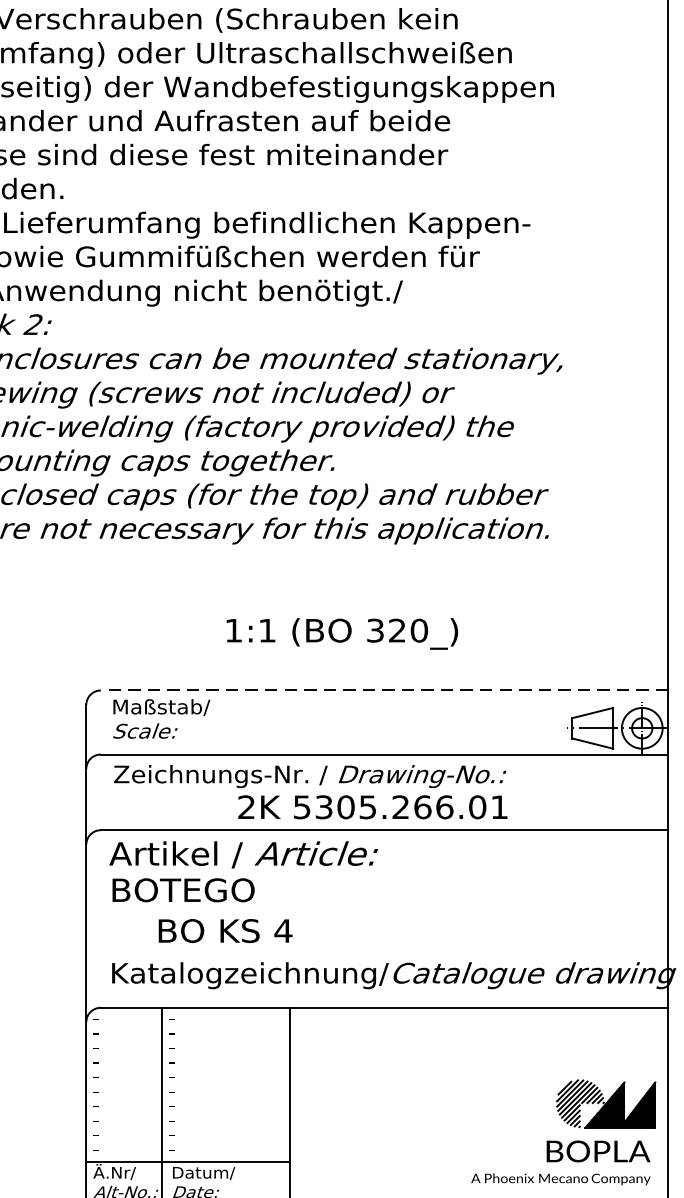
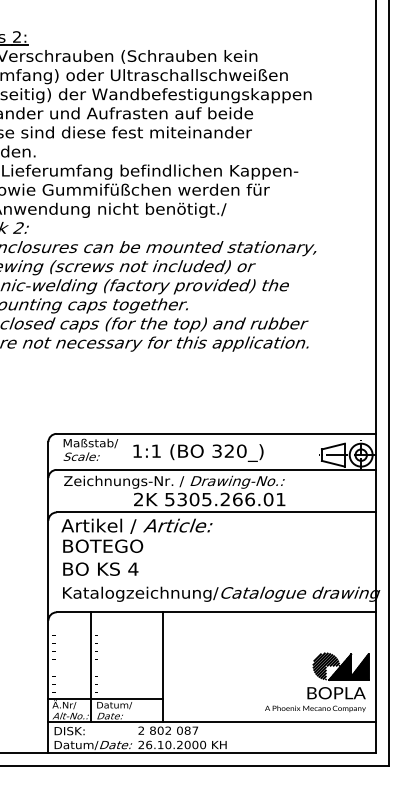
text: (342, 632) -> (198, 452), moved
line: (385, 689) -> (216, 433), dashed -> solid
text: (225, 929) -> (100, 568), moved

